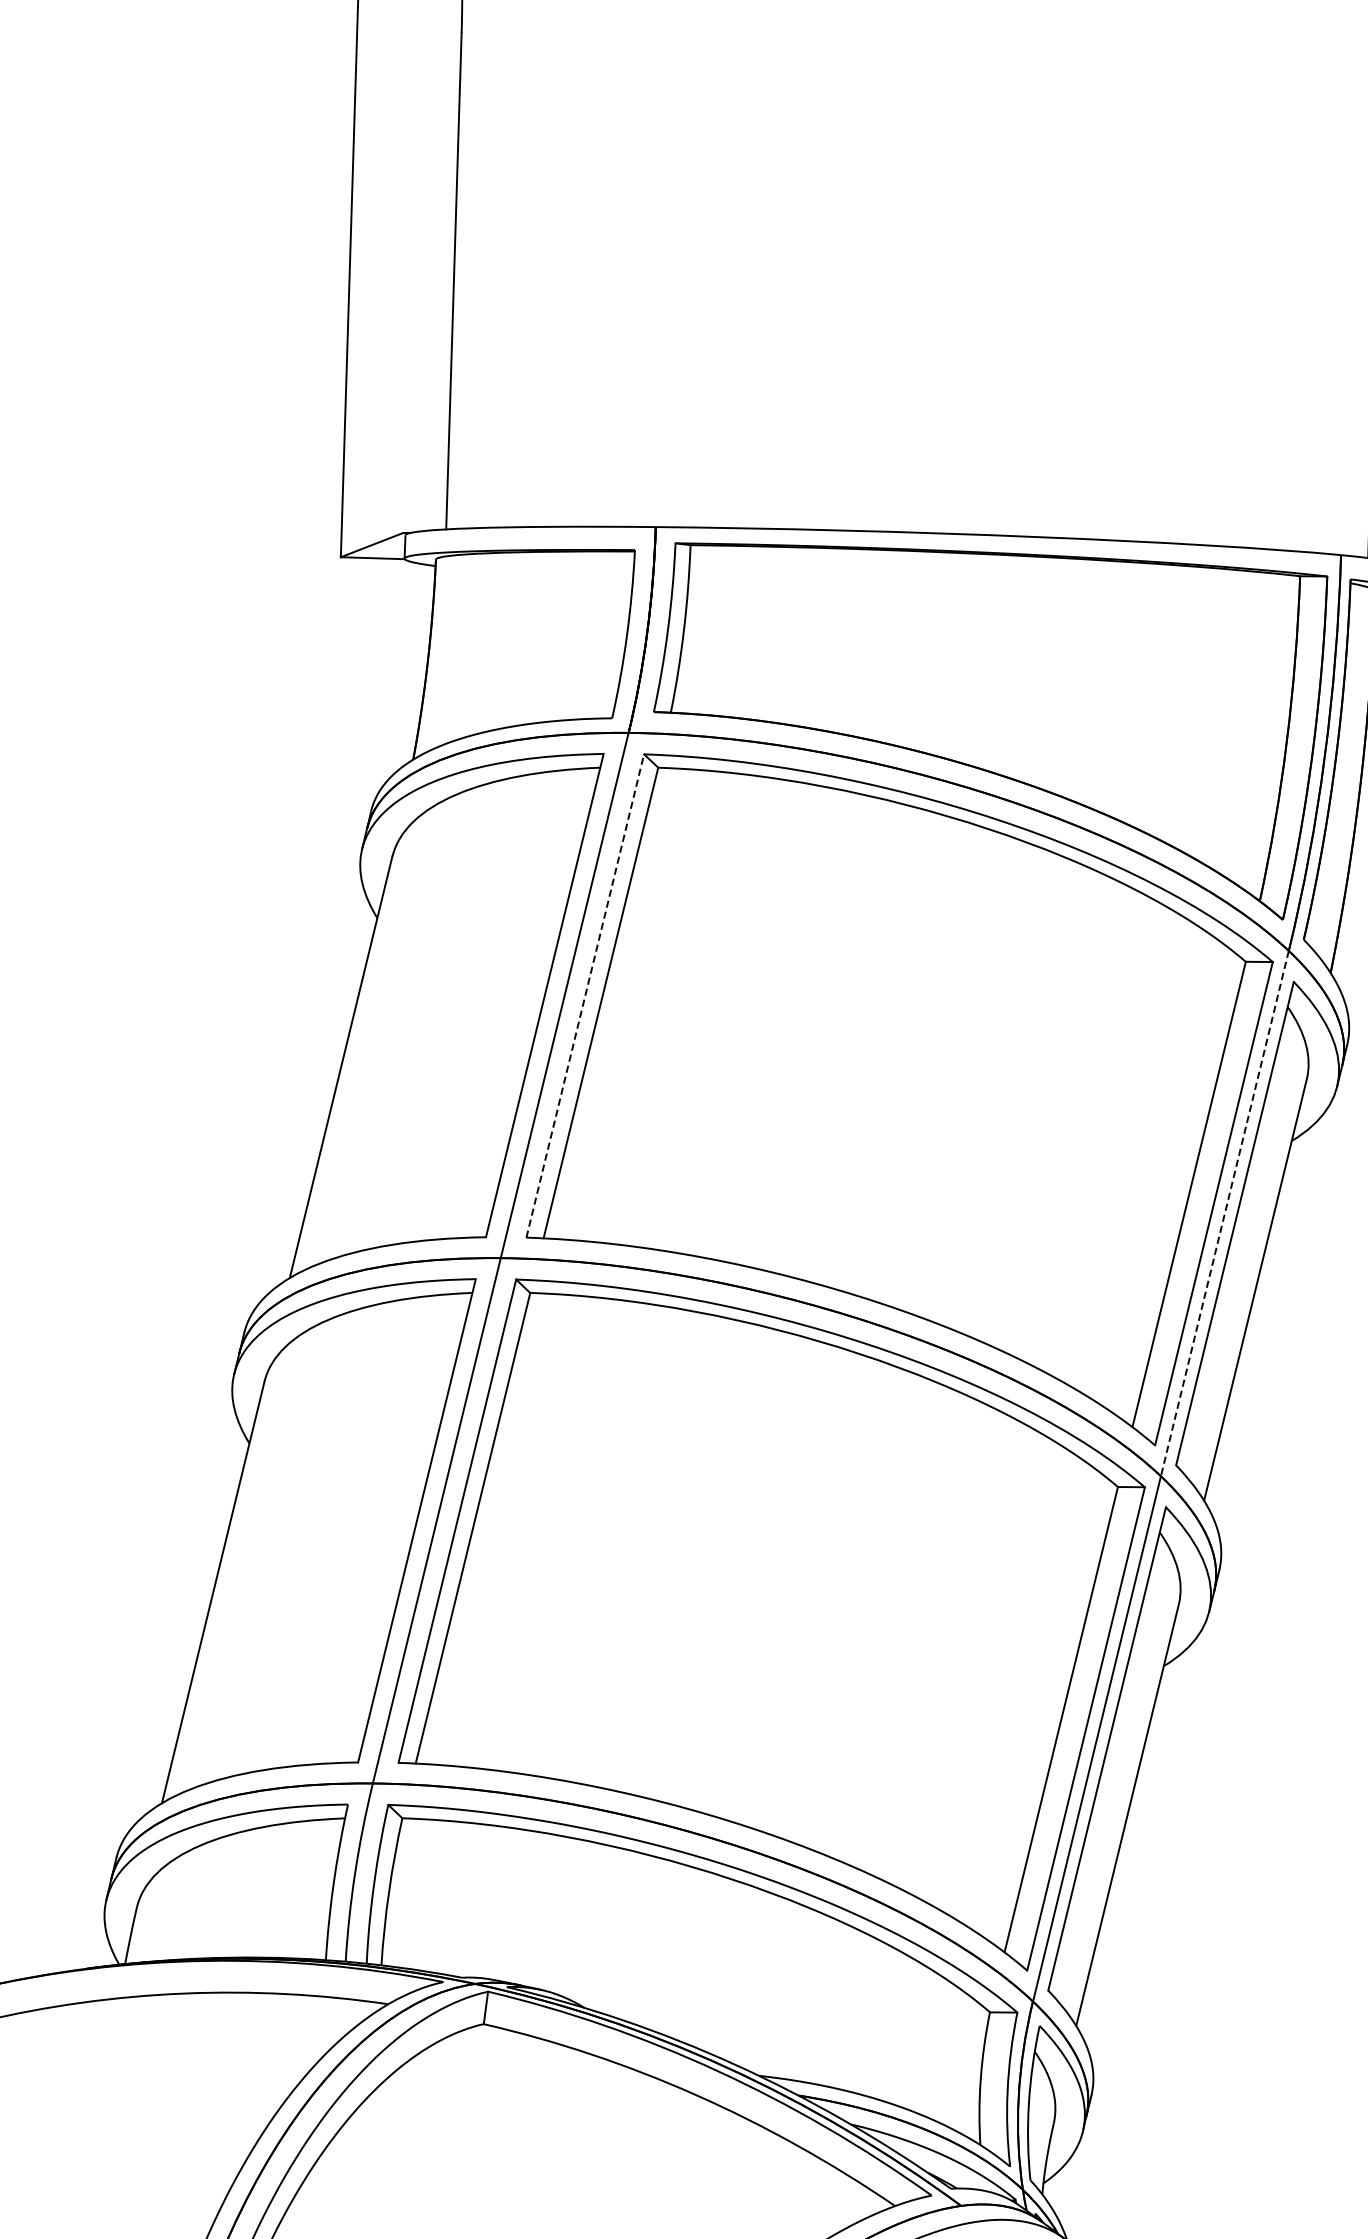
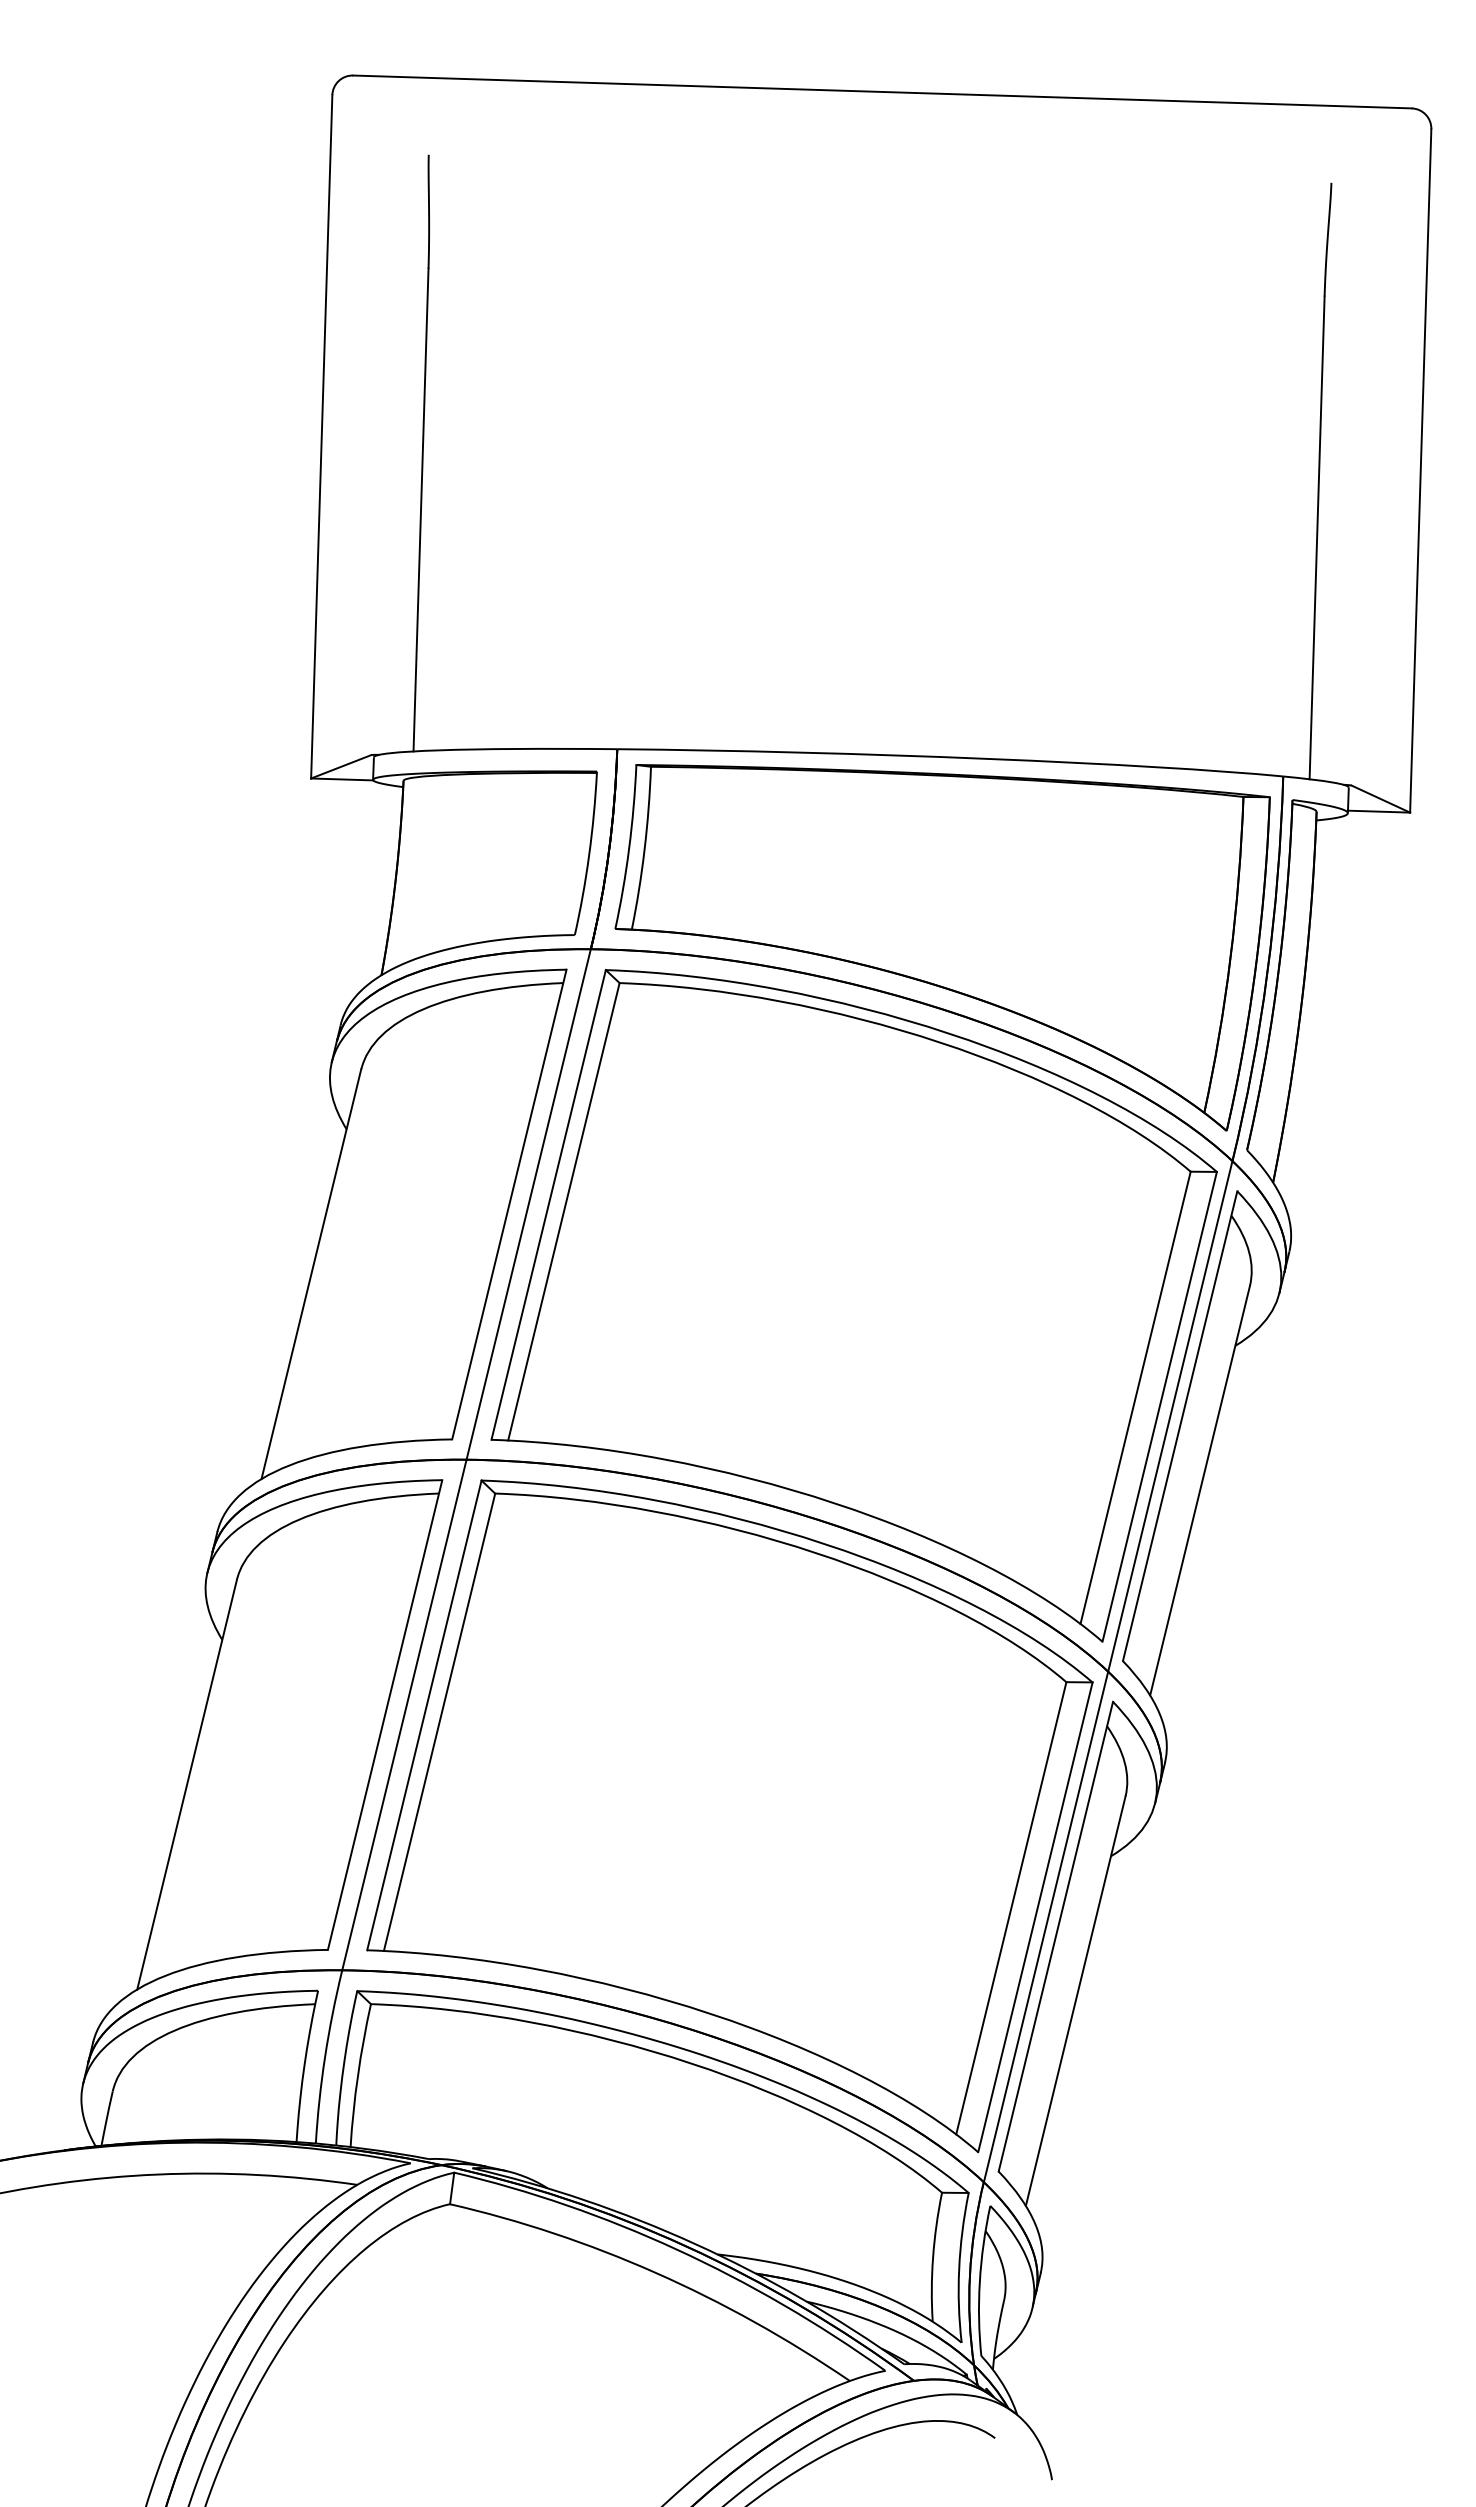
line: (585, 995) -> (548, 1204), dashed -> solid
line: (1225, 1213) -> (1170, 1416), dashed -> solid

